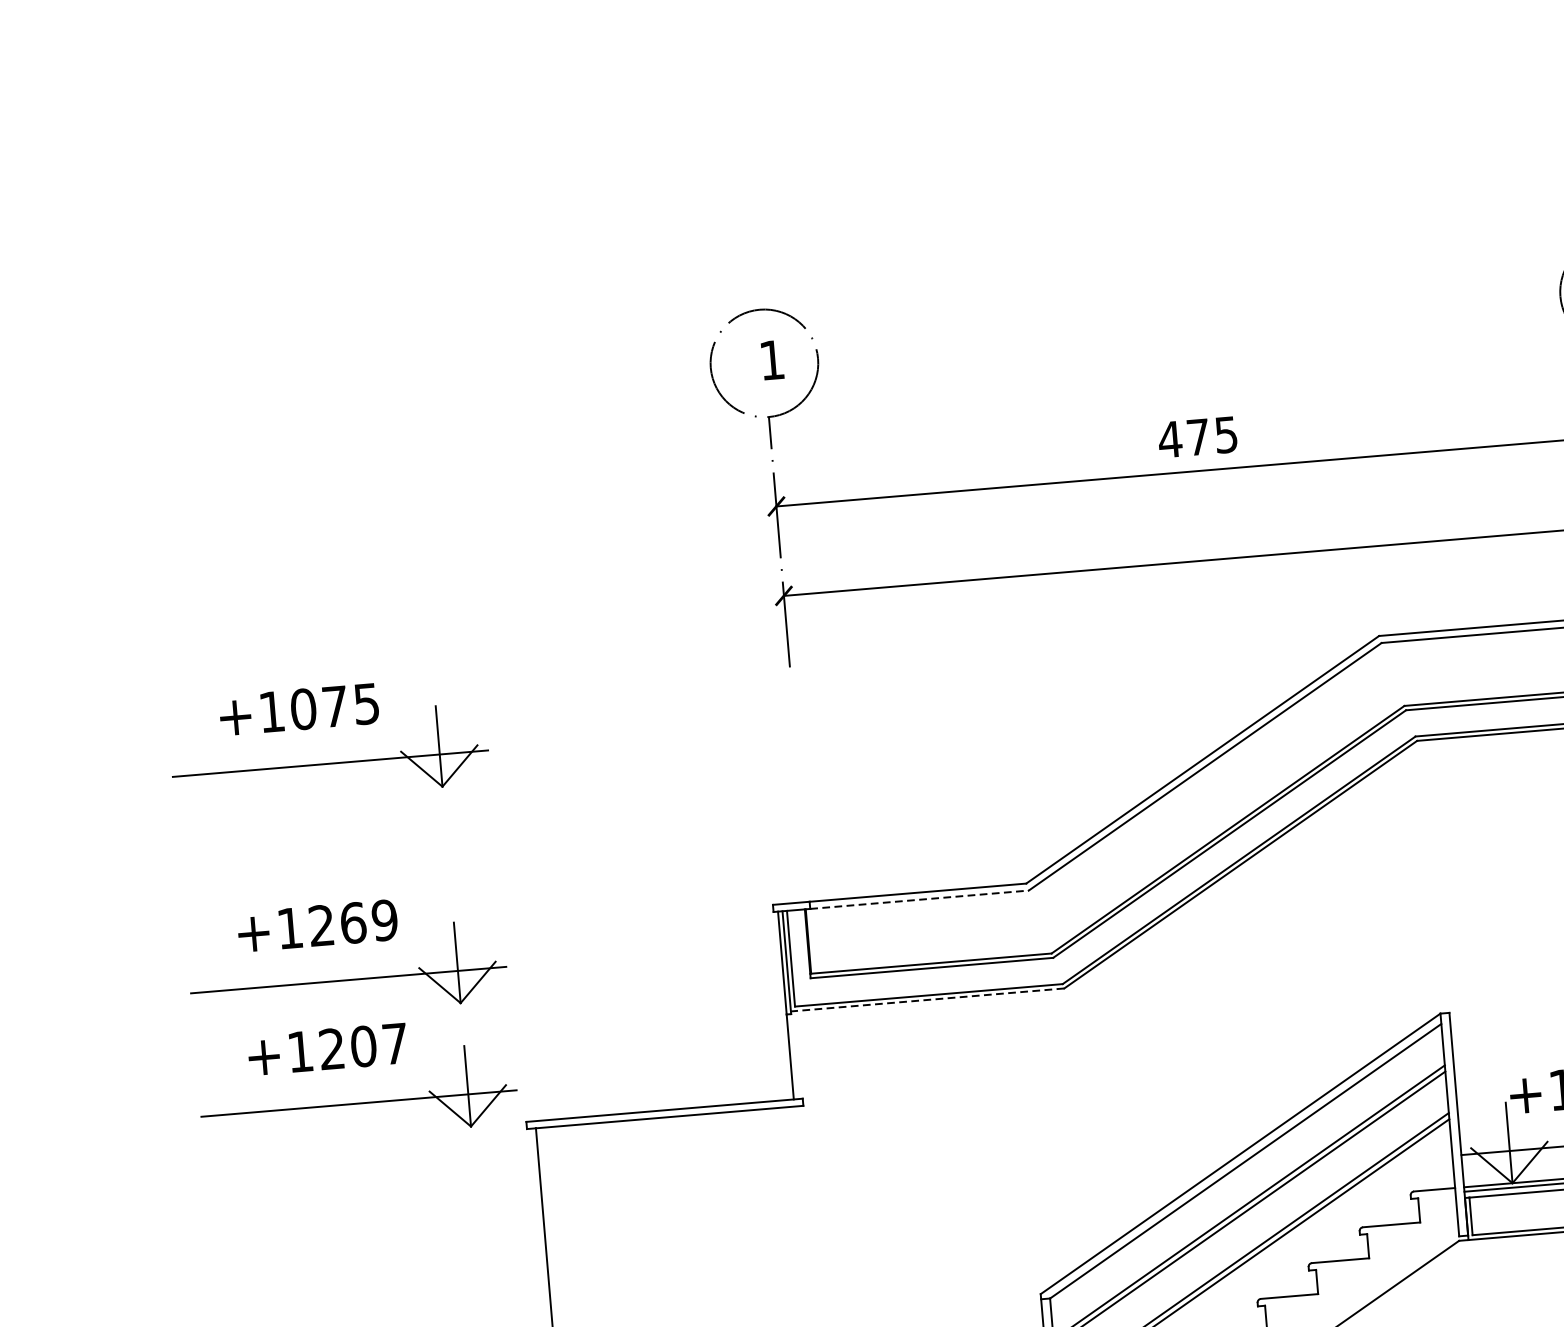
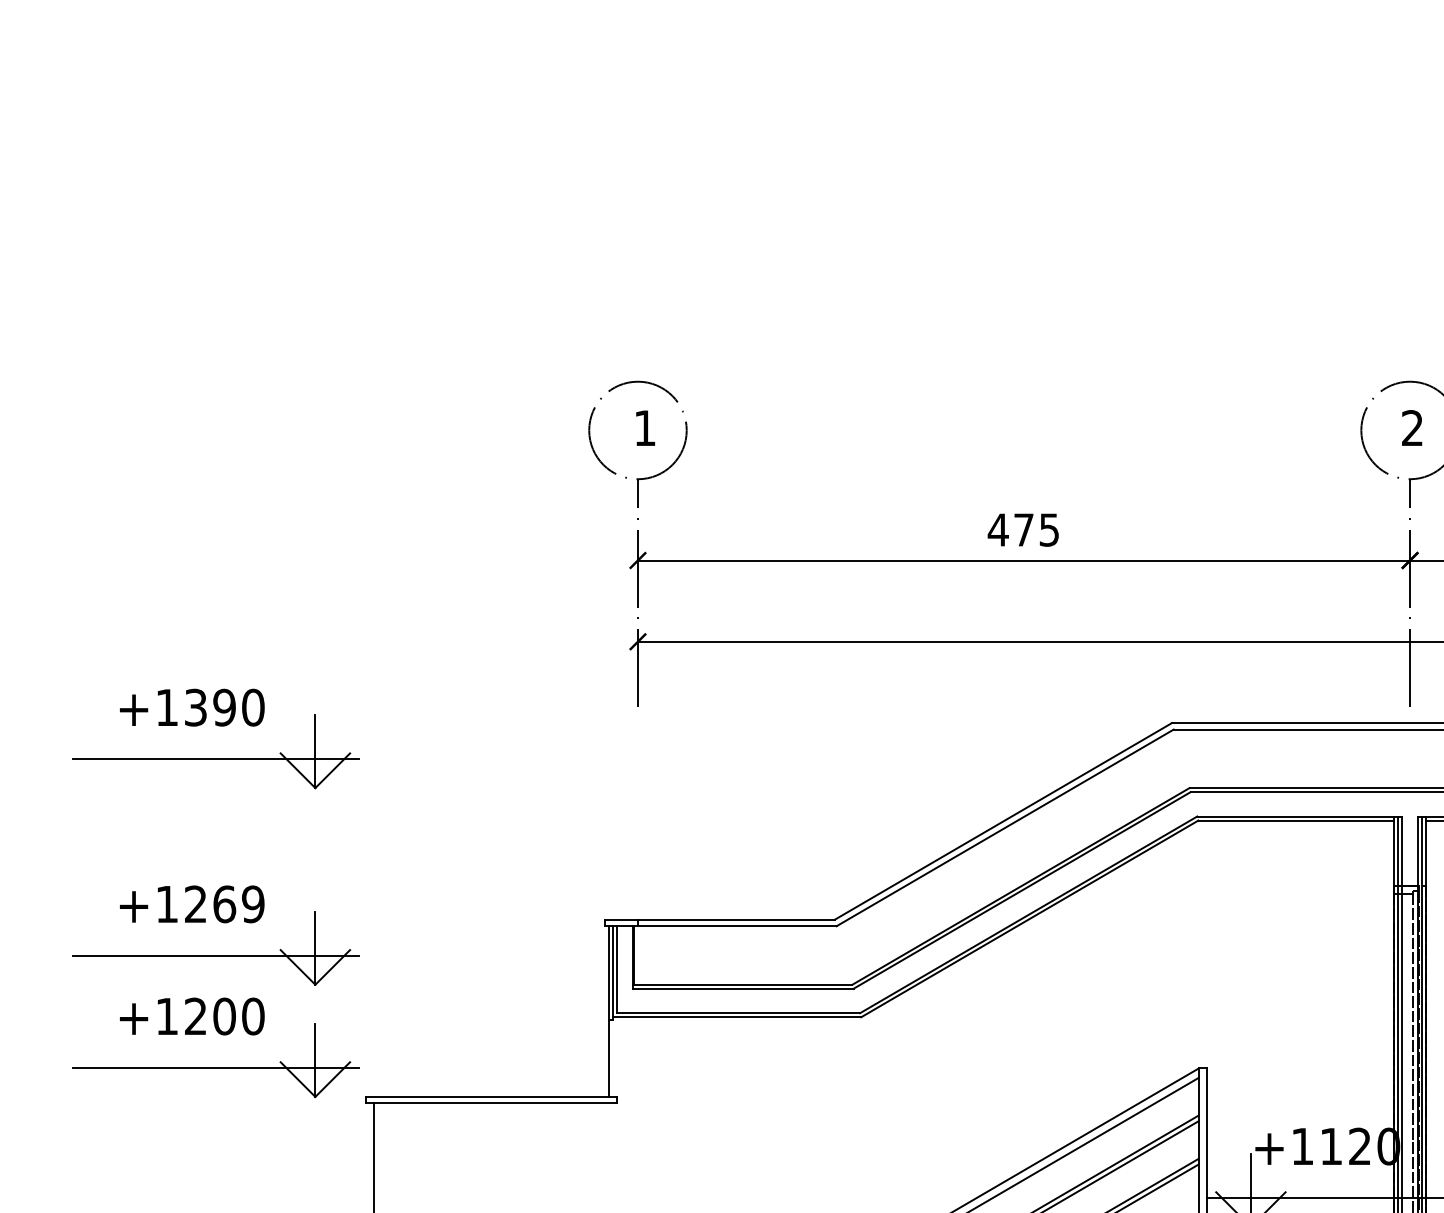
text: (335, 706) -> (224, 707), +1075 -> +1390
line: (919, 900) -> (737, 926), dashed -> solid
line: (927, 1000) -> (736, 1017), dashed -> solid
text: (395, 1043) -> (253, 1016), +1207 -> +1200

